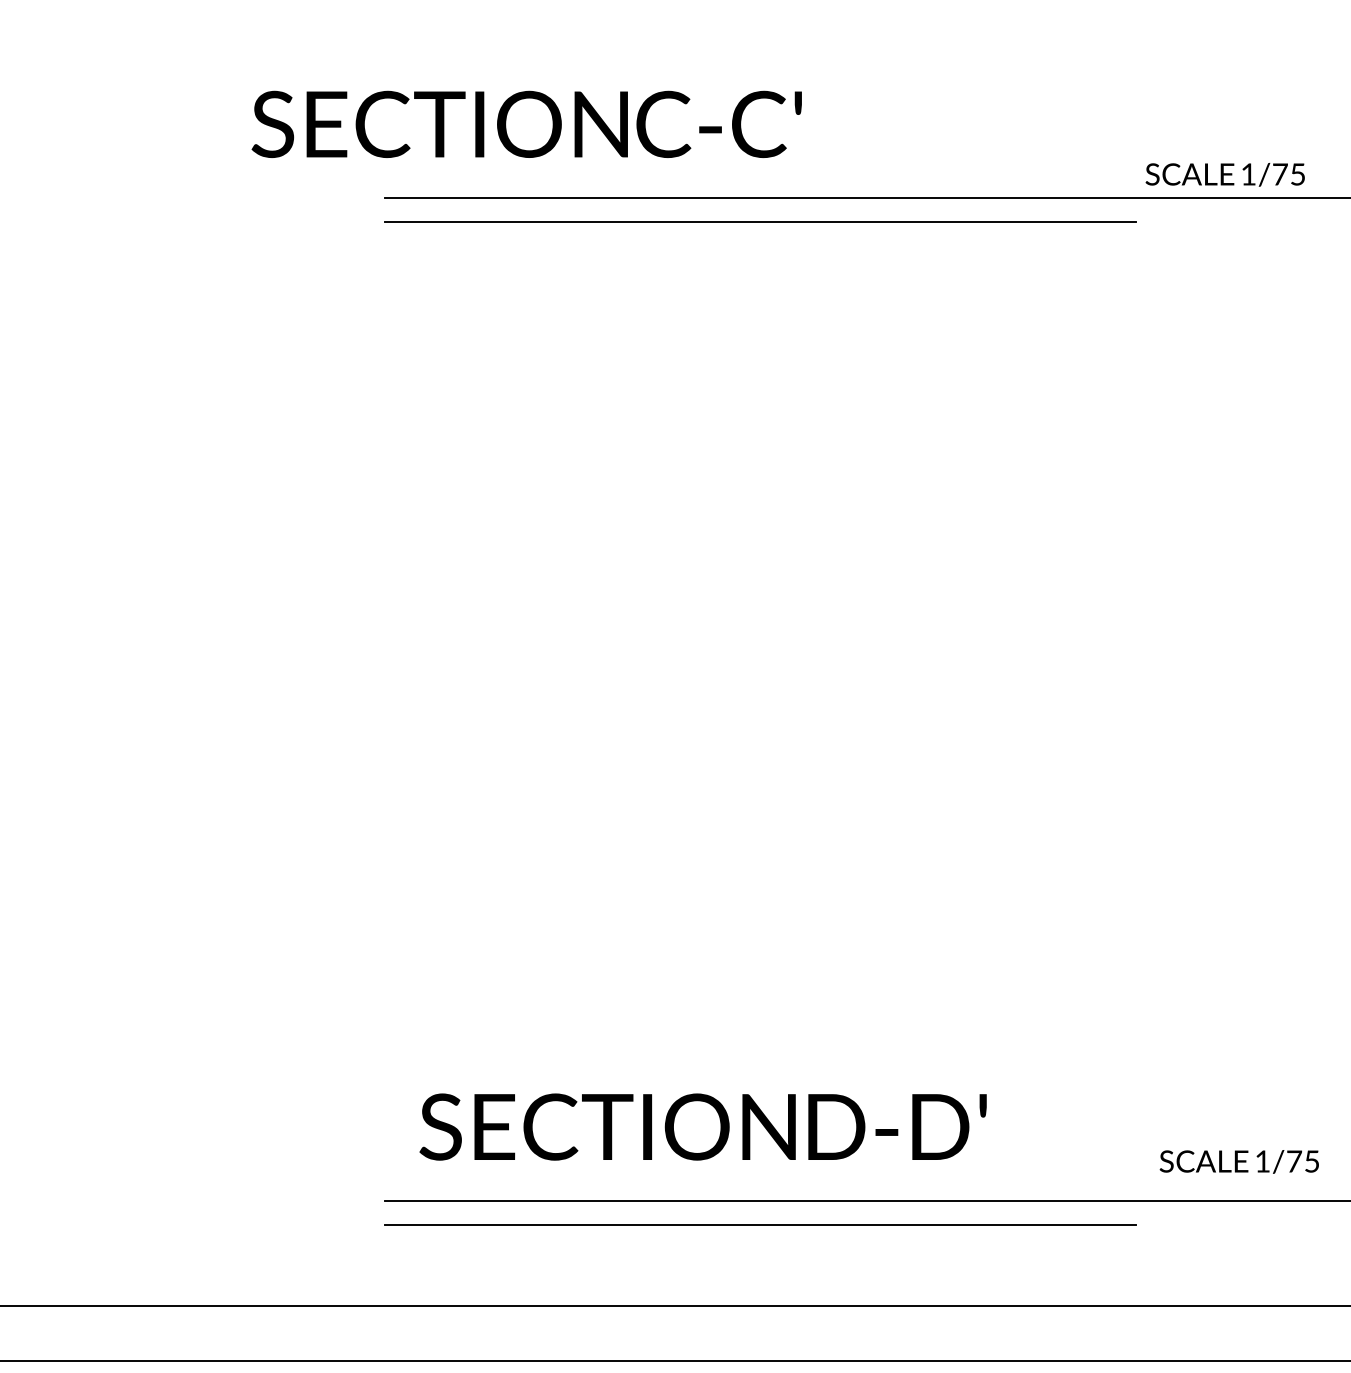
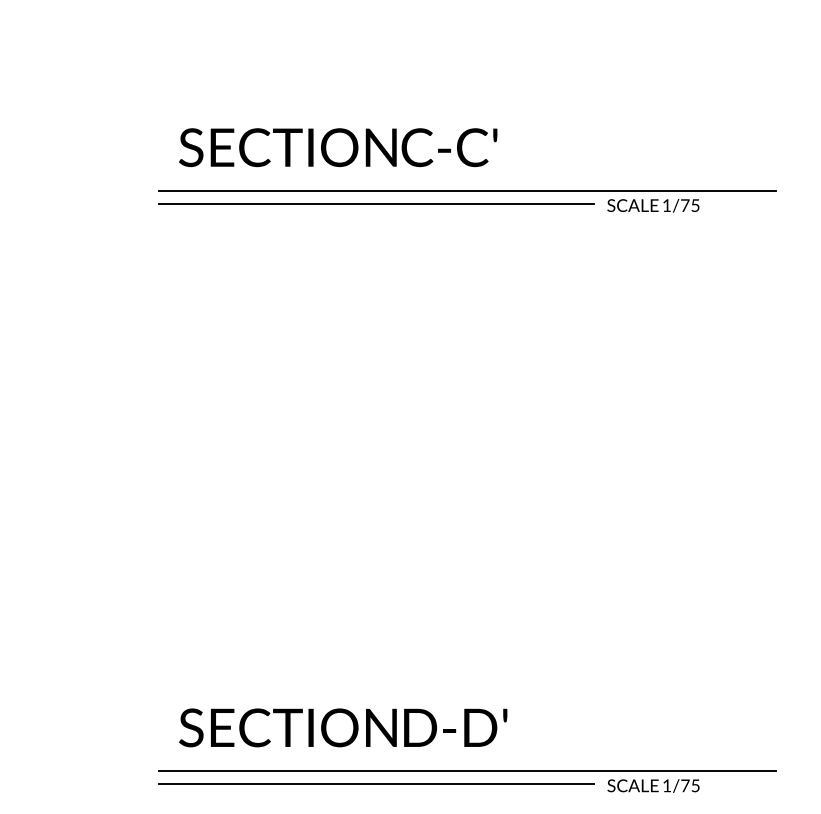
text: (527, 124) -> (338, 147), moved
text: (1225, 174) -> (653, 205), moved
text: (1239, 1160) -> (653, 785), moved

